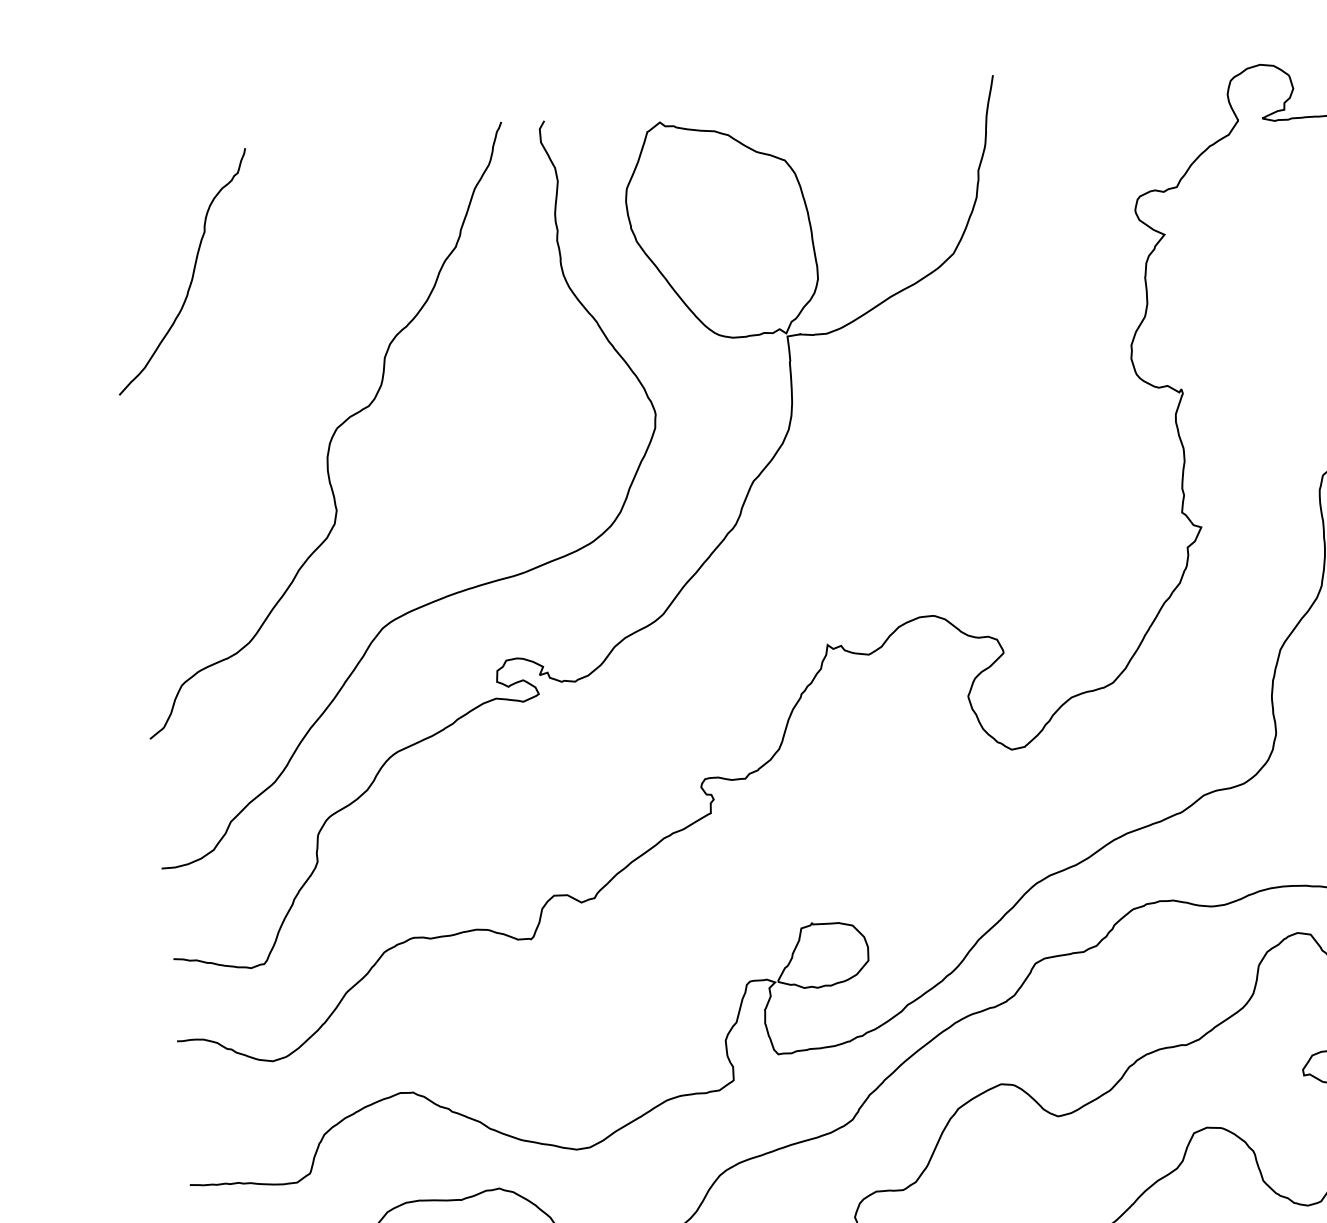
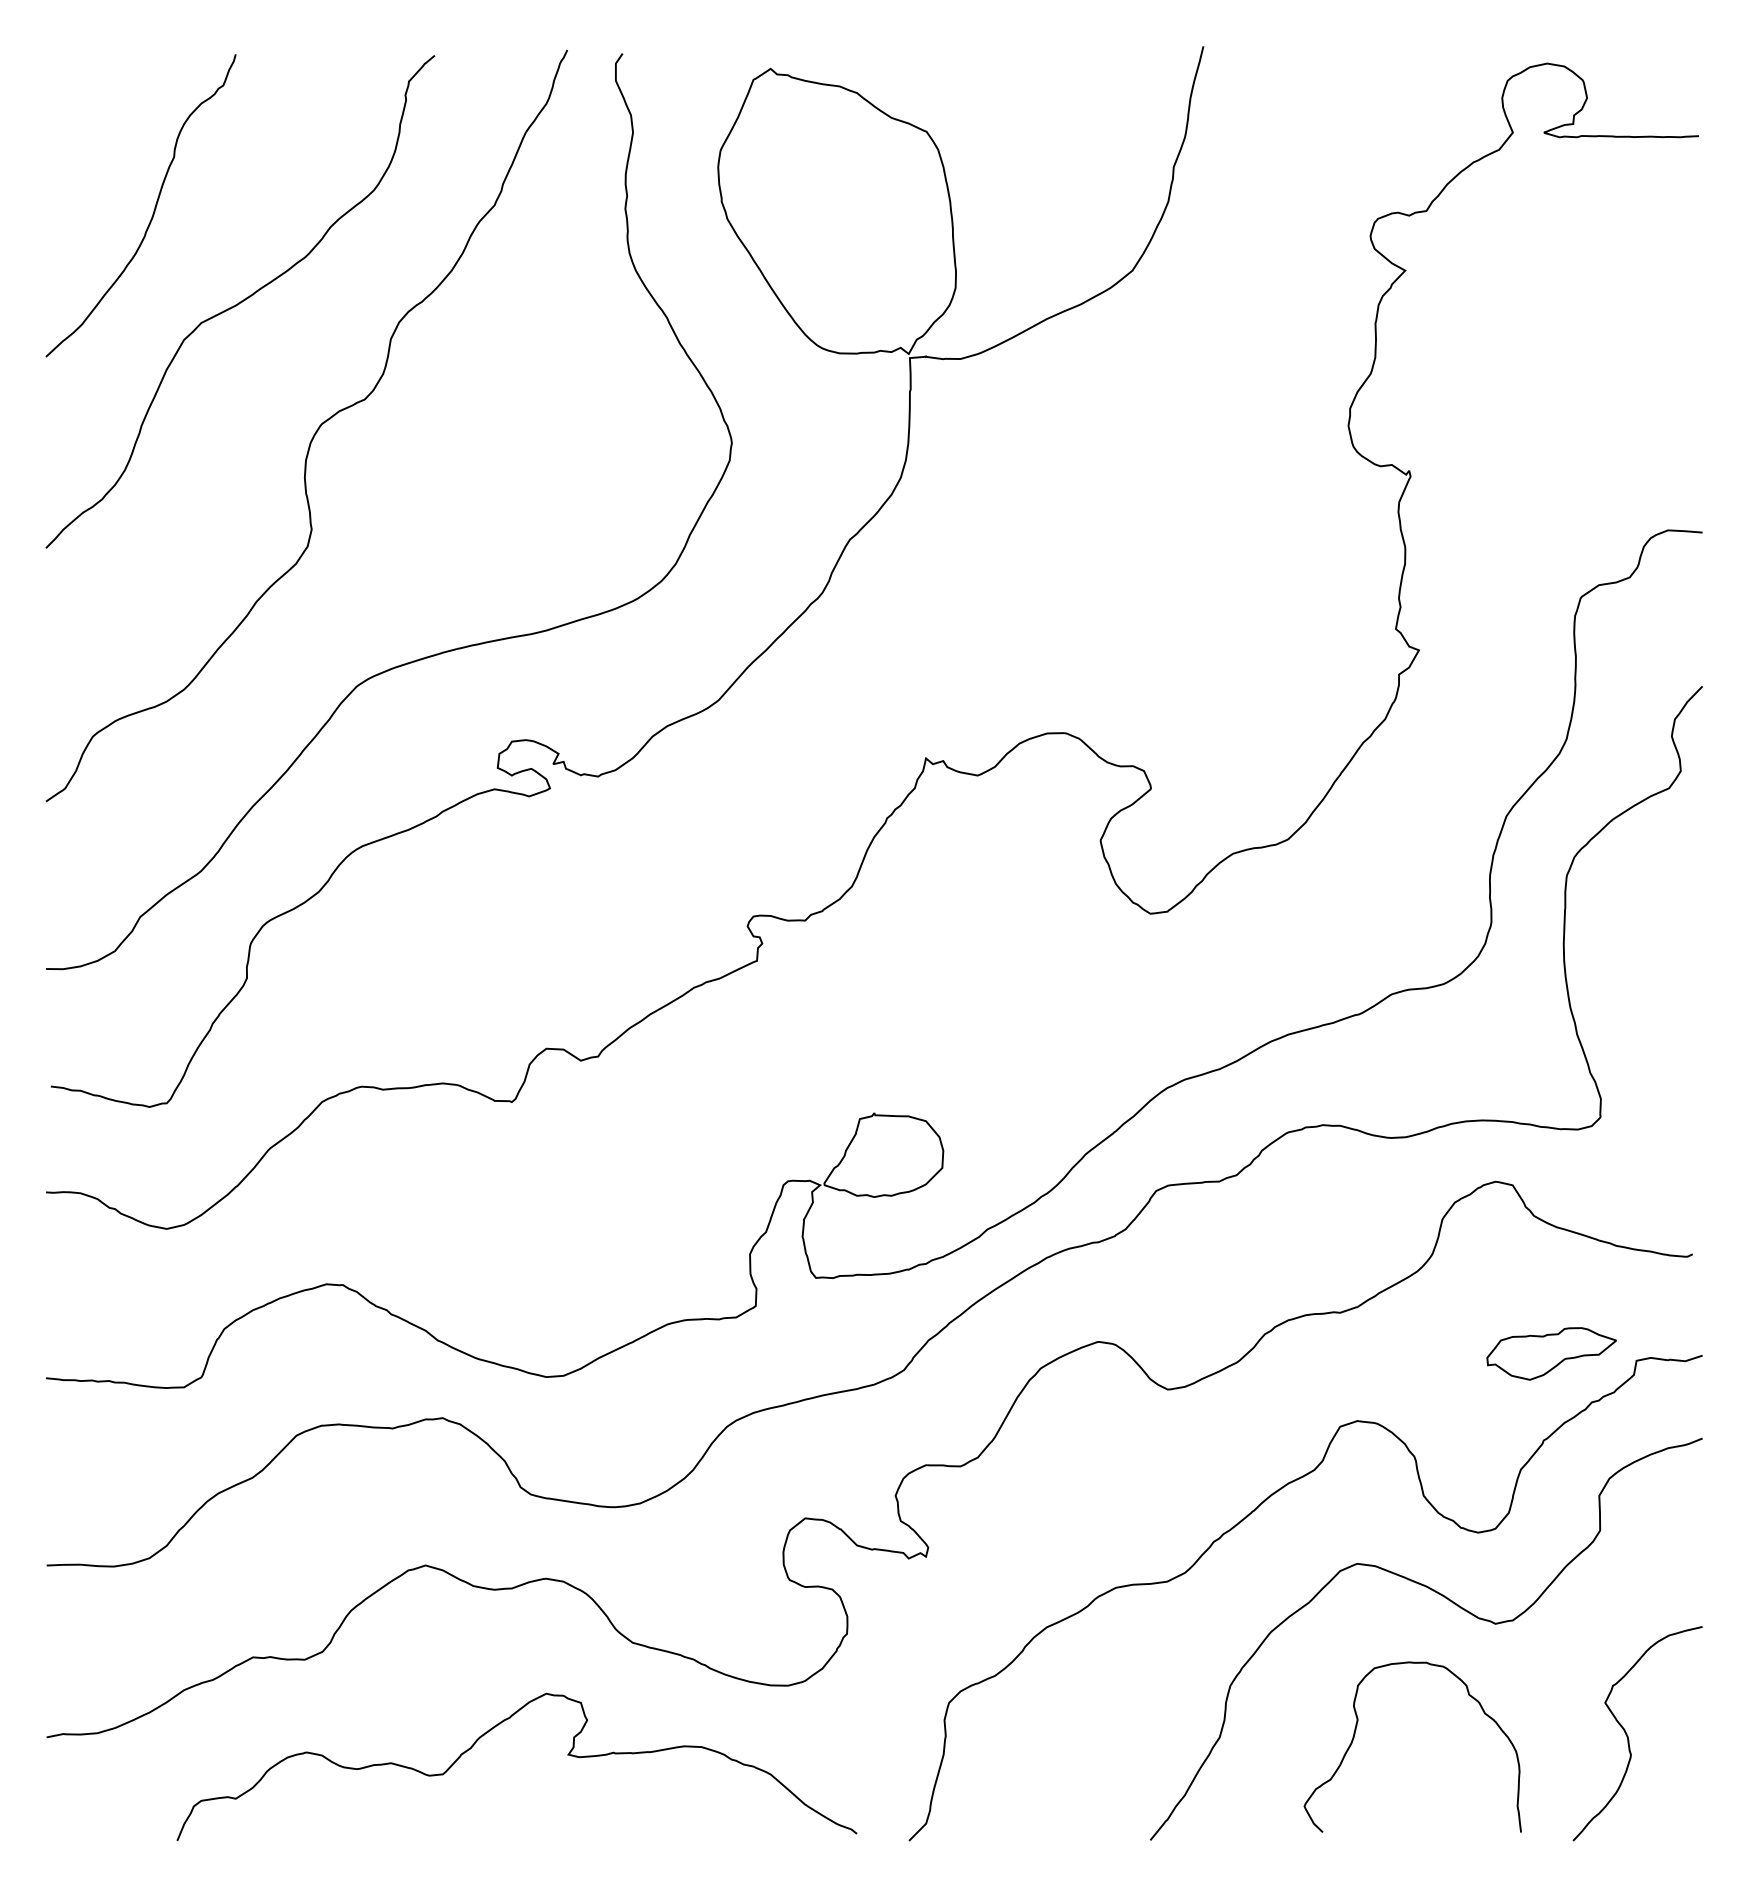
curve: (265, 338) -> (240, 301), added

